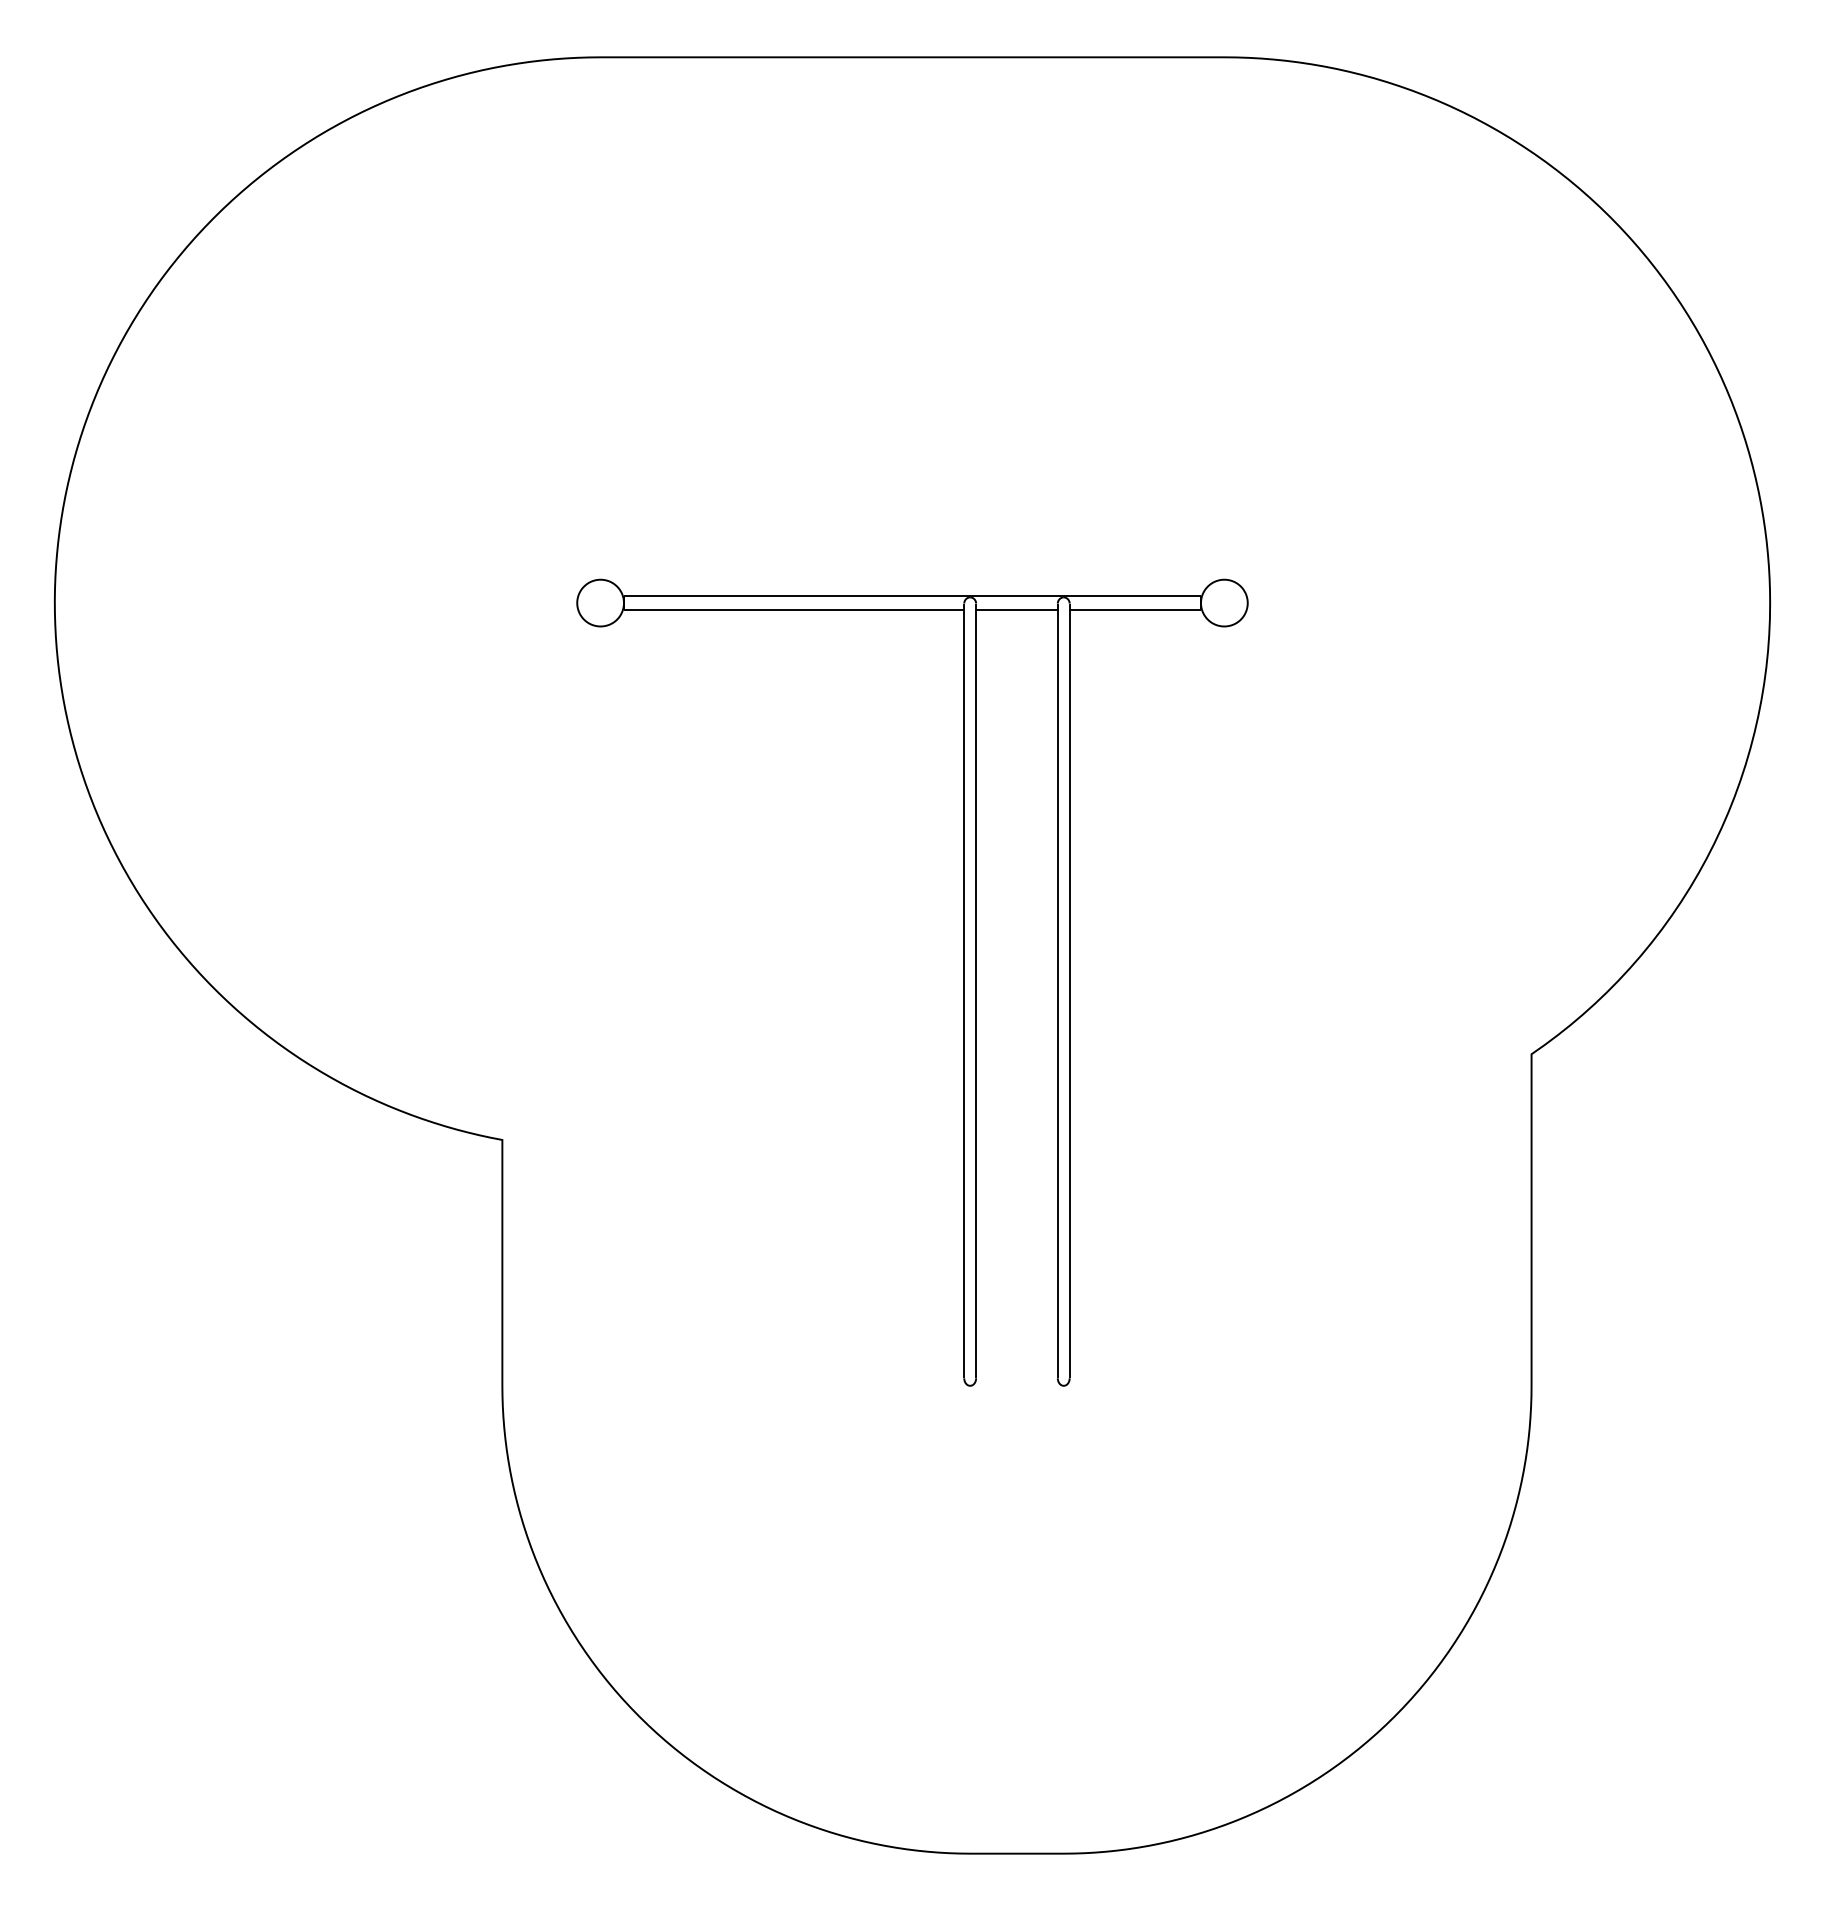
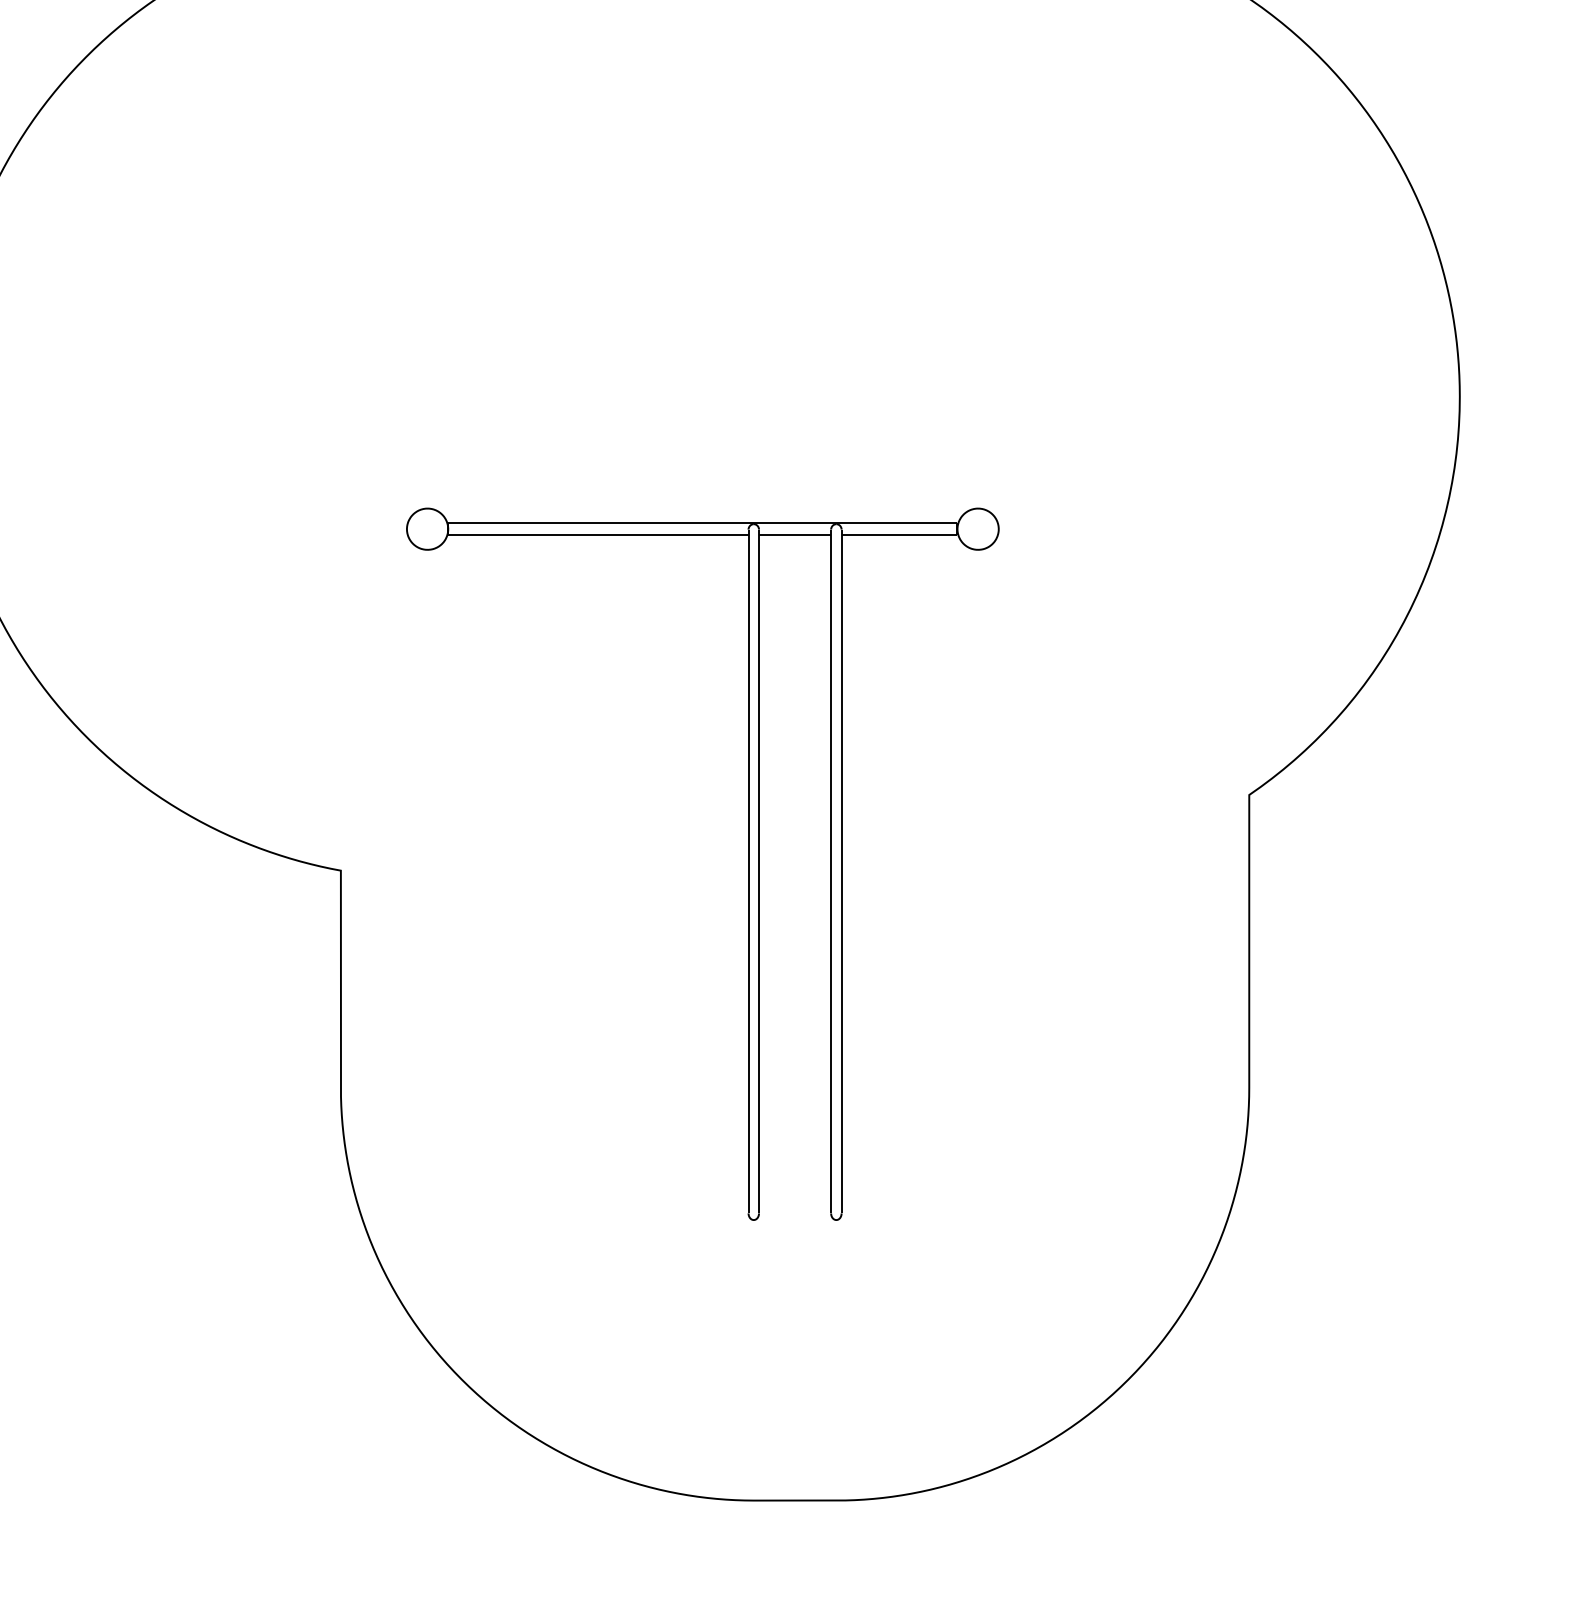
part: (963, 982) -> (747, 864), moved

